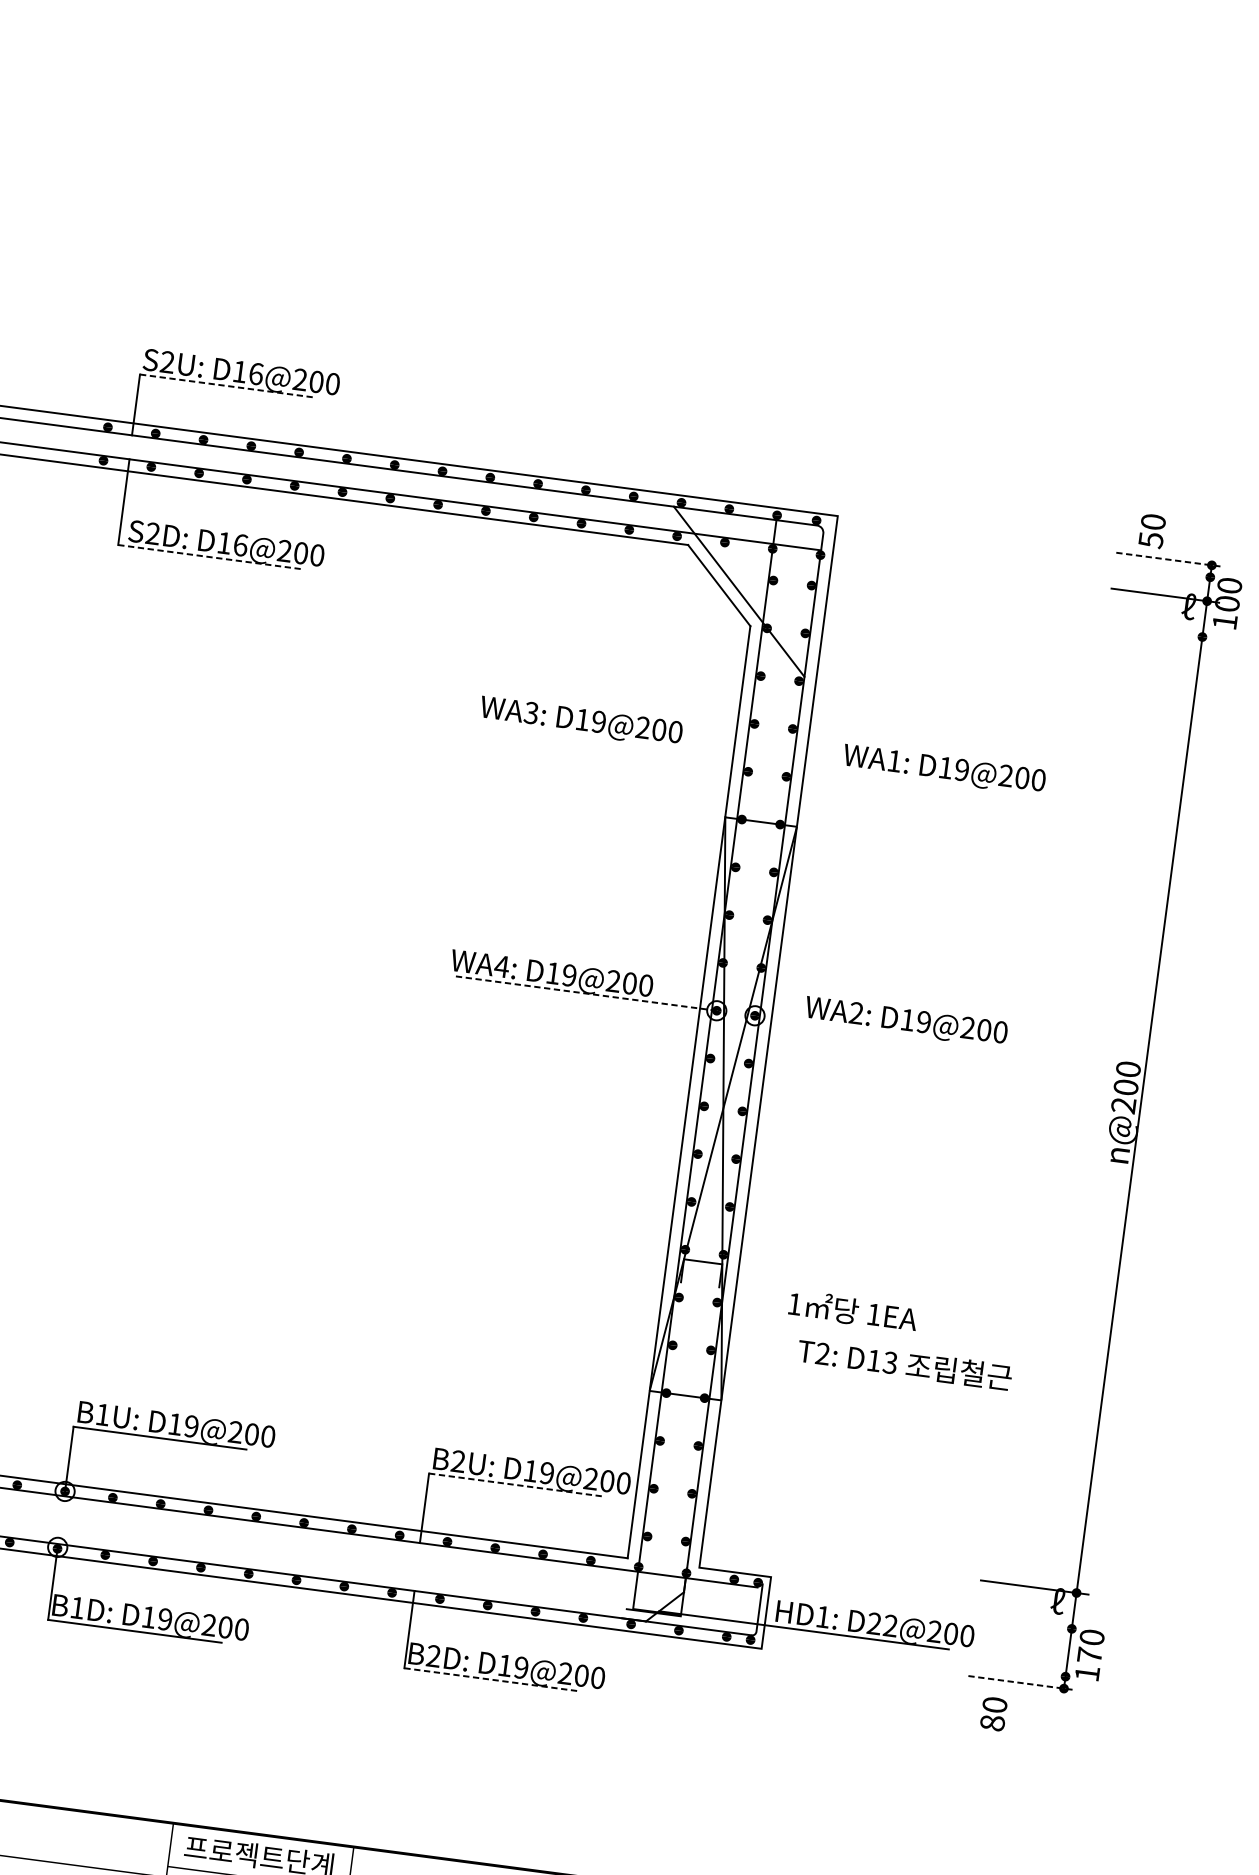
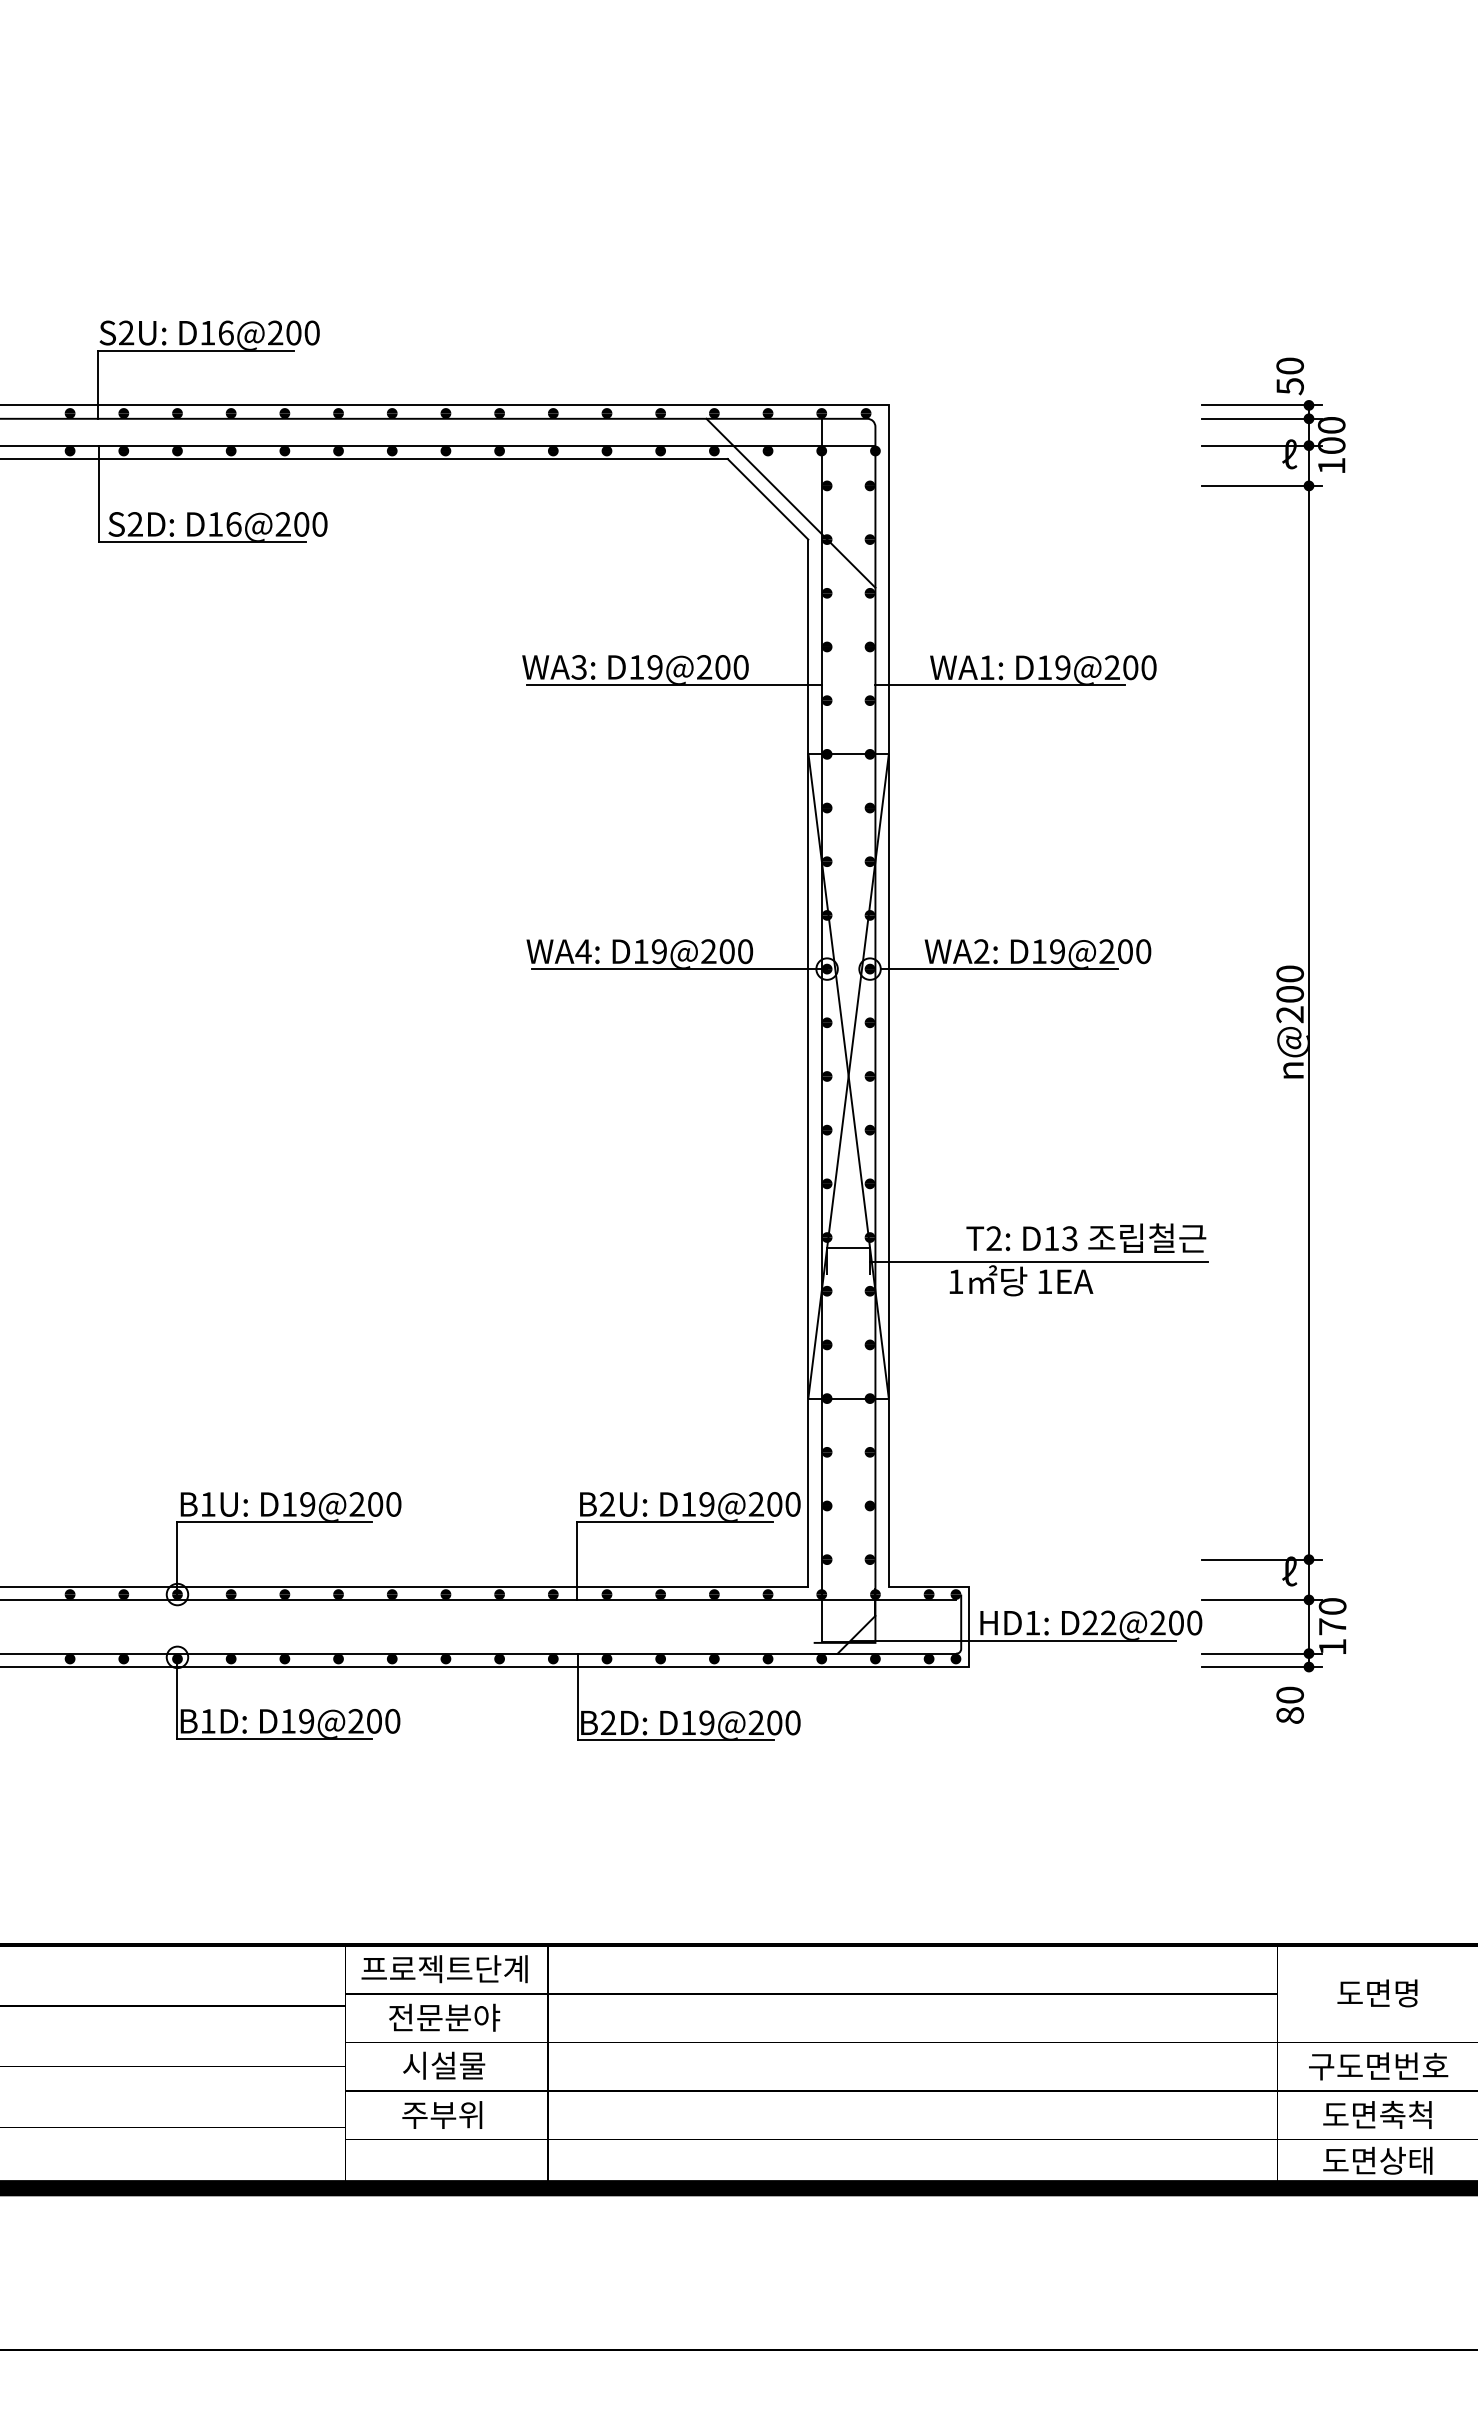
line: (227, 386) -> (196, 350), dashed -> solid
text: (1151, 531) -> (1289, 376), moved
line: (210, 556) -> (202, 541), dashed -> solid
line: (1170, 559) -> (1262, 405), dashed -> solid
line: (1168, 571) -> (1261, 418), added
line: (1160, 631) -> (1261, 485), added
line: (613, 739) -> (673, 684), added
line: (904, 778) -> (1000, 685), added
line: (585, 993) -> (679, 969), dashed -> solid
line: (869, 1031) -> (998, 969), added
line: (870, 1295) -> (1038, 1261), added
text: (905, 1363) -> (1086, 1237), moved
line: (517, 1484) -> (675, 1521), dashed -> solid
line: (1029, 1622) -> (1261, 1599), added
line: (1023, 1670) -> (1261, 1653), added
line: (492, 1679) -> (676, 1740), dashed -> solid
line: (1022, 1683) -> (1262, 1667), dashed -> solid
text: (993, 1713) -> (1289, 1704), moved

